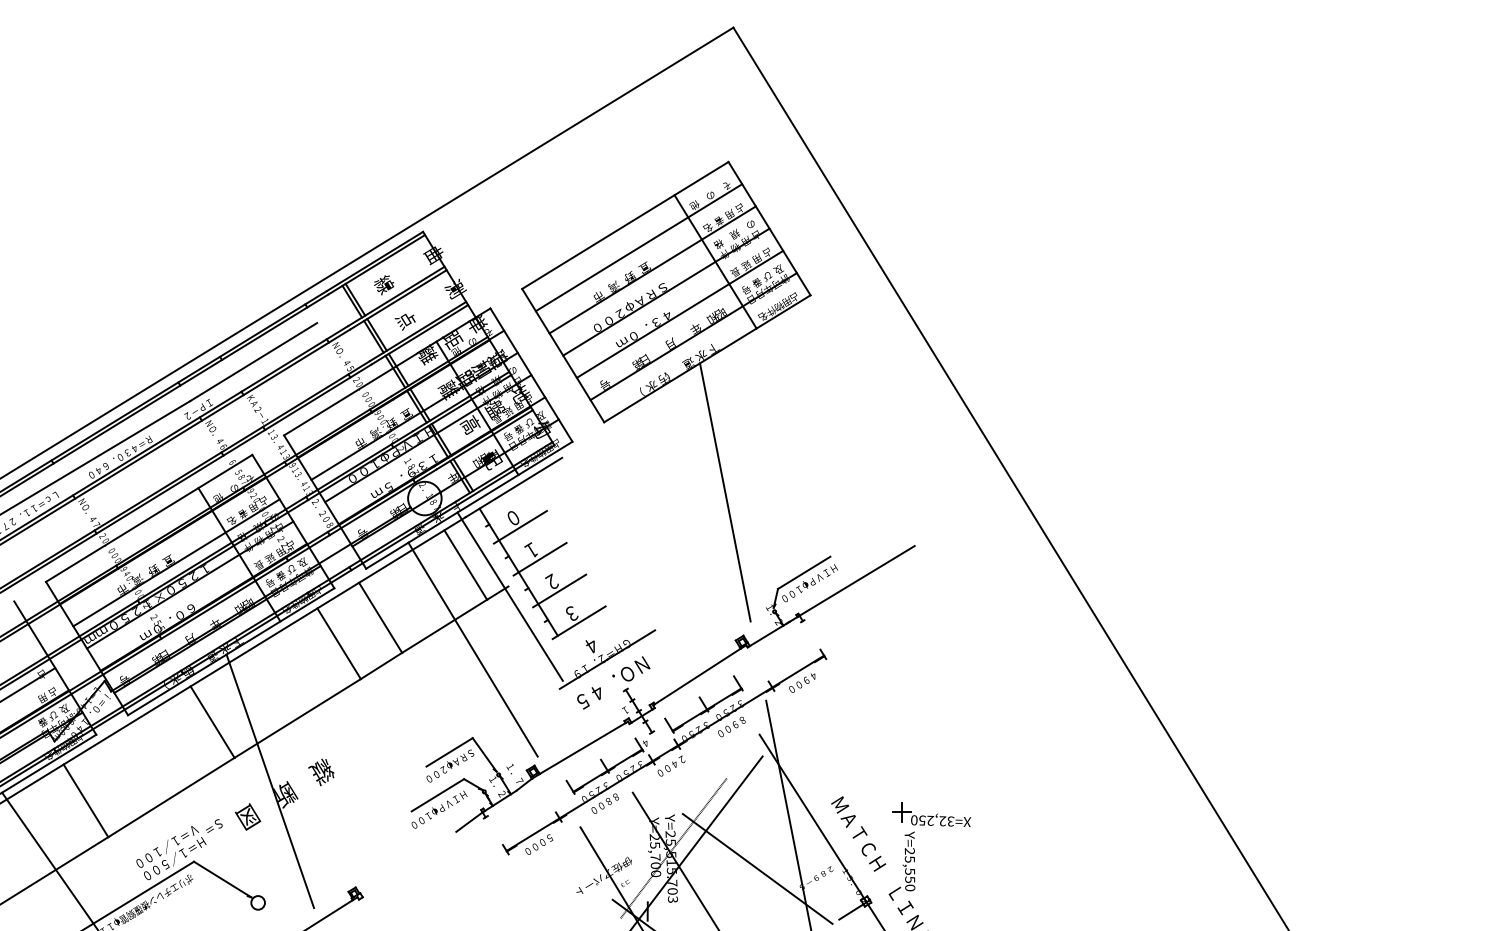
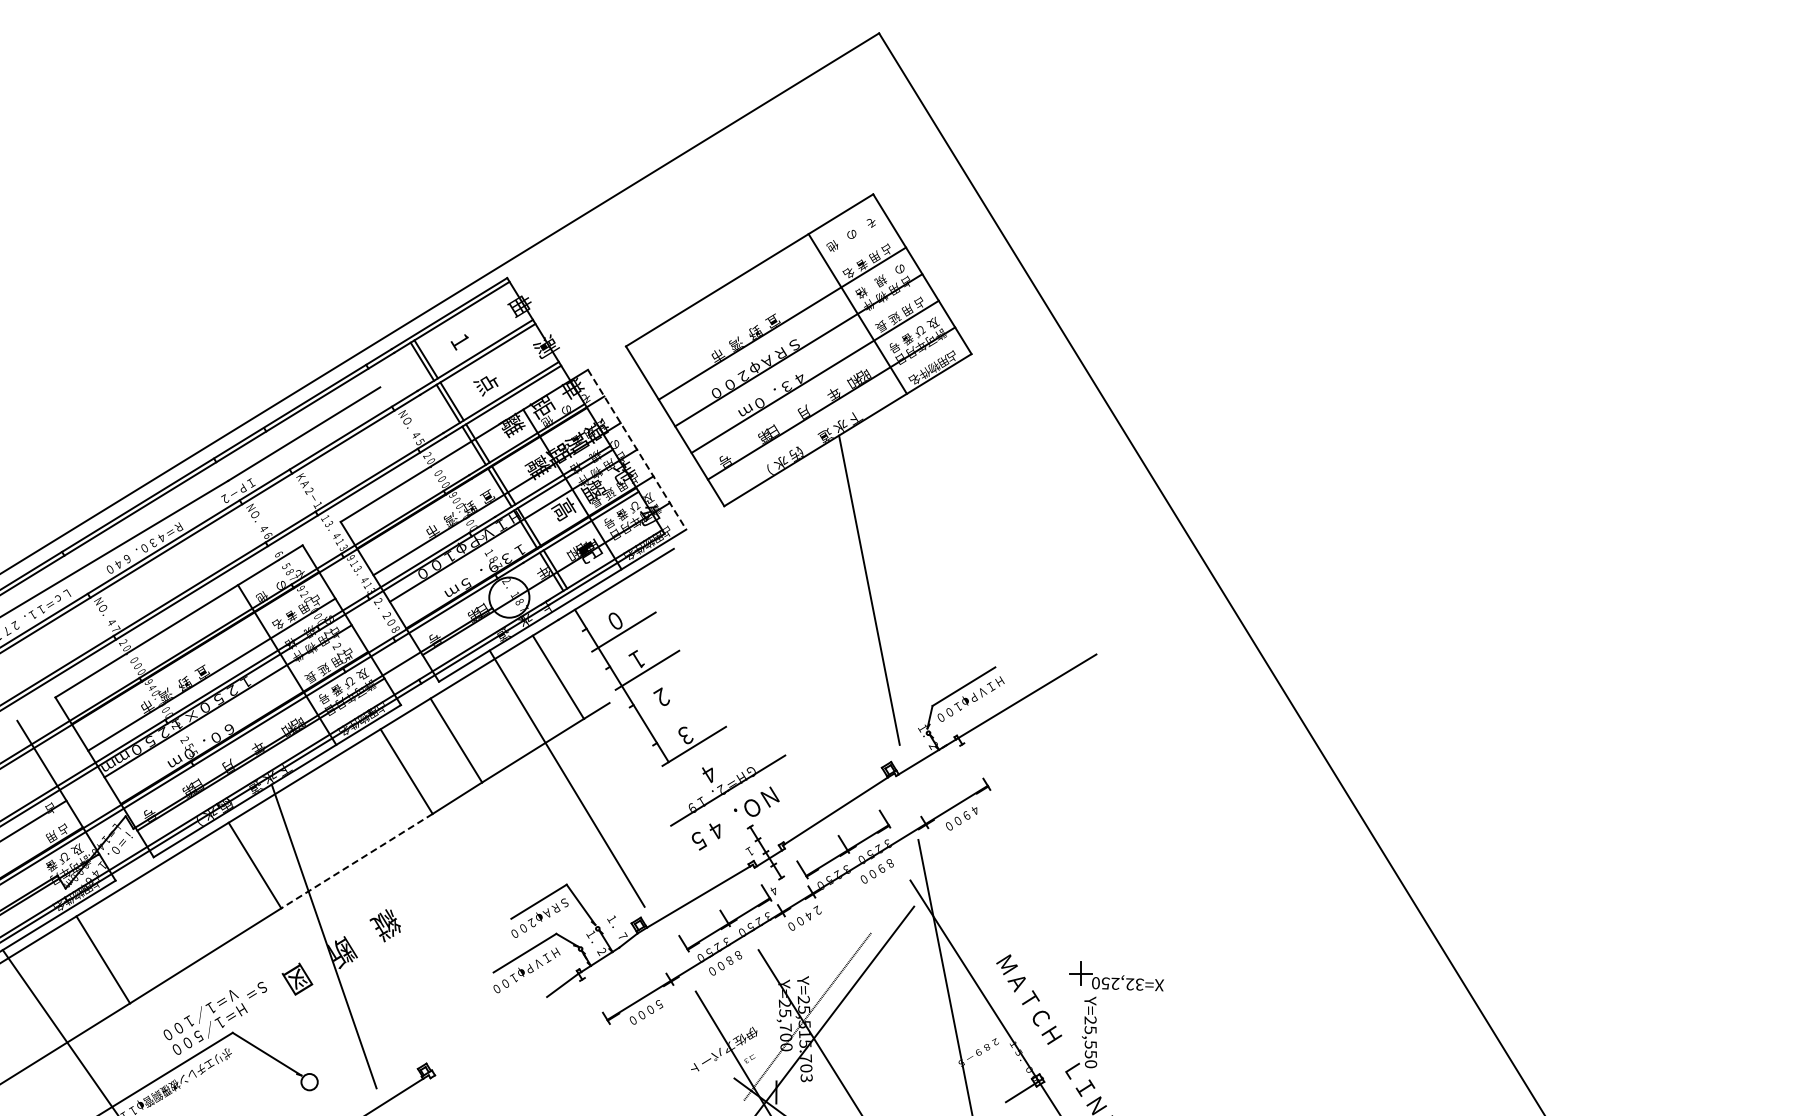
line: (638, 247) -> (765, 296), removed
text: (384, 284) -> (460, 341), 線 -> １
line: (531, 374) -> (637, 449), solid -> dashed
line: (559, 590) -> (670, 707), removed
line: (510, 596) -> (611, 715), removed
line: (297, 718) -> (356, 861), solid -> dashed
line: (757, 868) -> (907, 1041), removed

